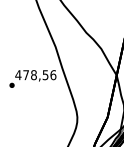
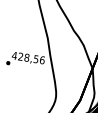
text: (25, 75) -> (20, 56), 478,56 -> 428,56

